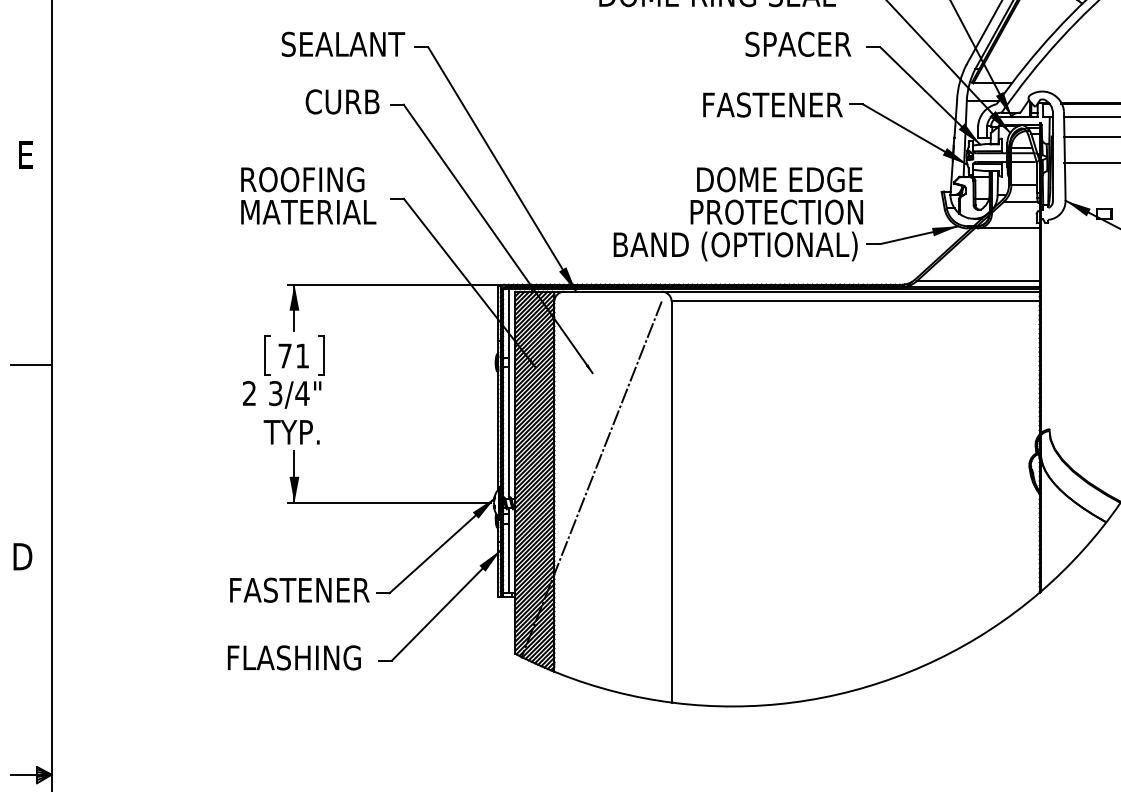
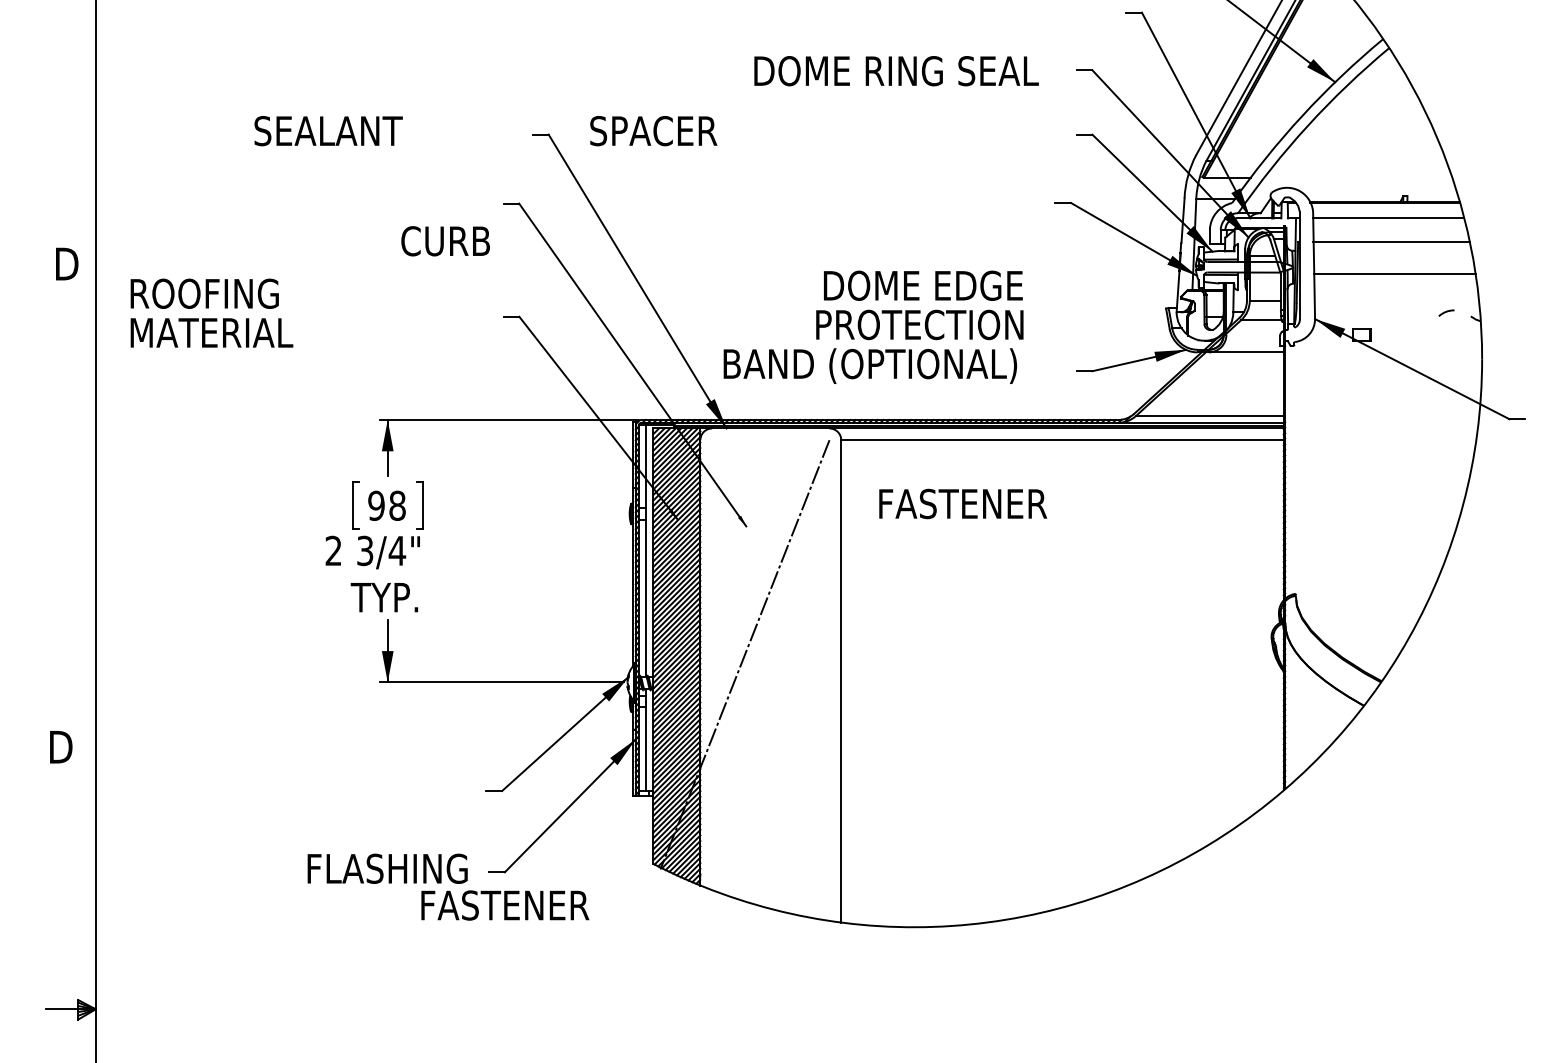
text: (343, 44) -> (328, 131), moved
text: (798, 44) -> (653, 131), moved
text: (342, 102) -> (445, 241), moved
text: (773, 104) -> (963, 503), moved
text: (28, 154) -> (67, 263), E -> D
text: (308, 195) -> (211, 312), moved
text: (738, 213) -> (873, 326), moved
text: (293, 355) -> (386, 505), 71 -> 98
line: (30, 364) -> (70, 516), removed
text: (300, 590) -> (505, 905), moved

